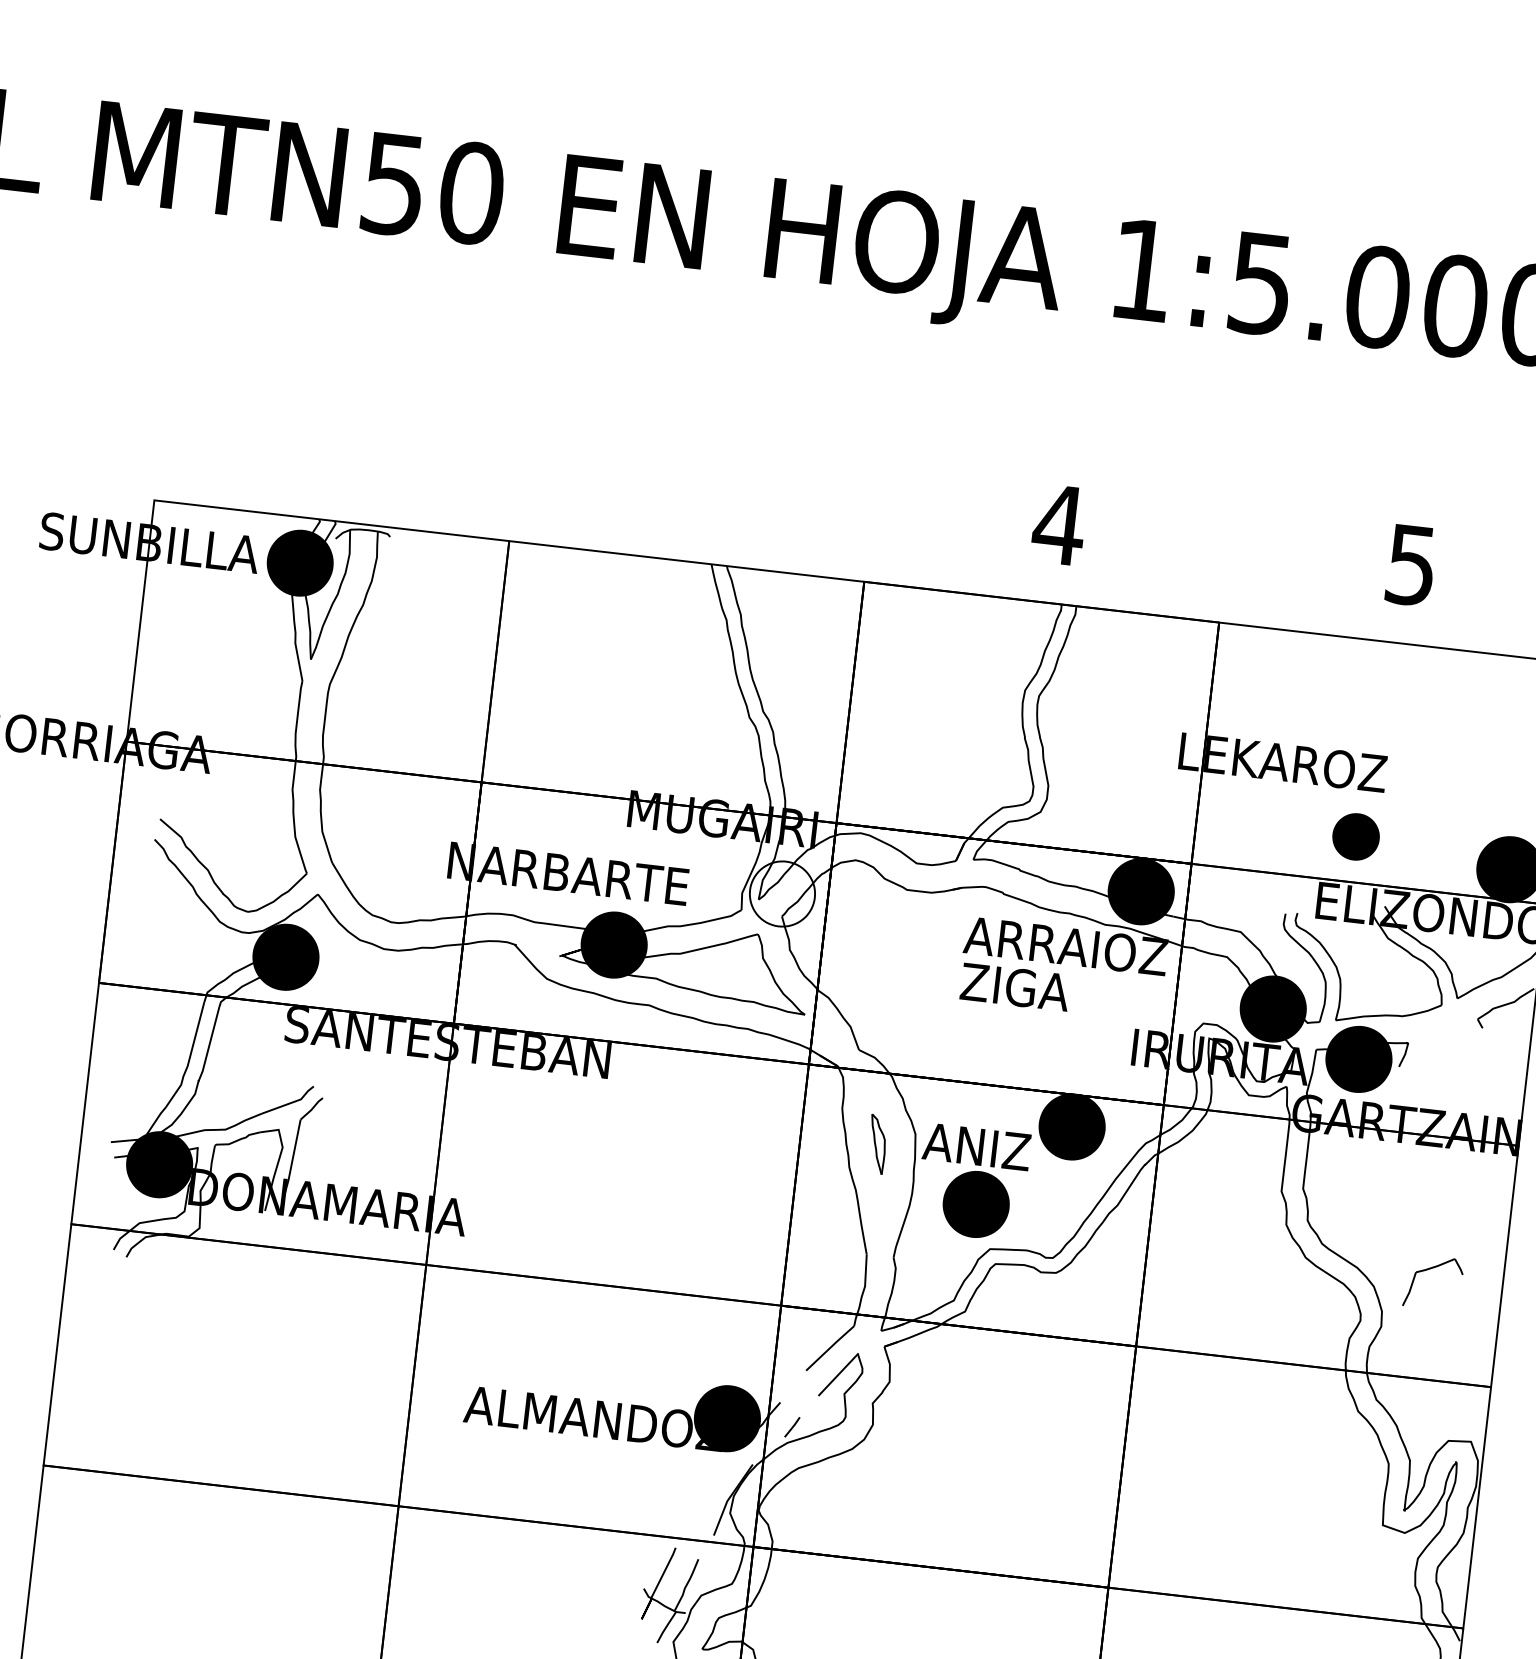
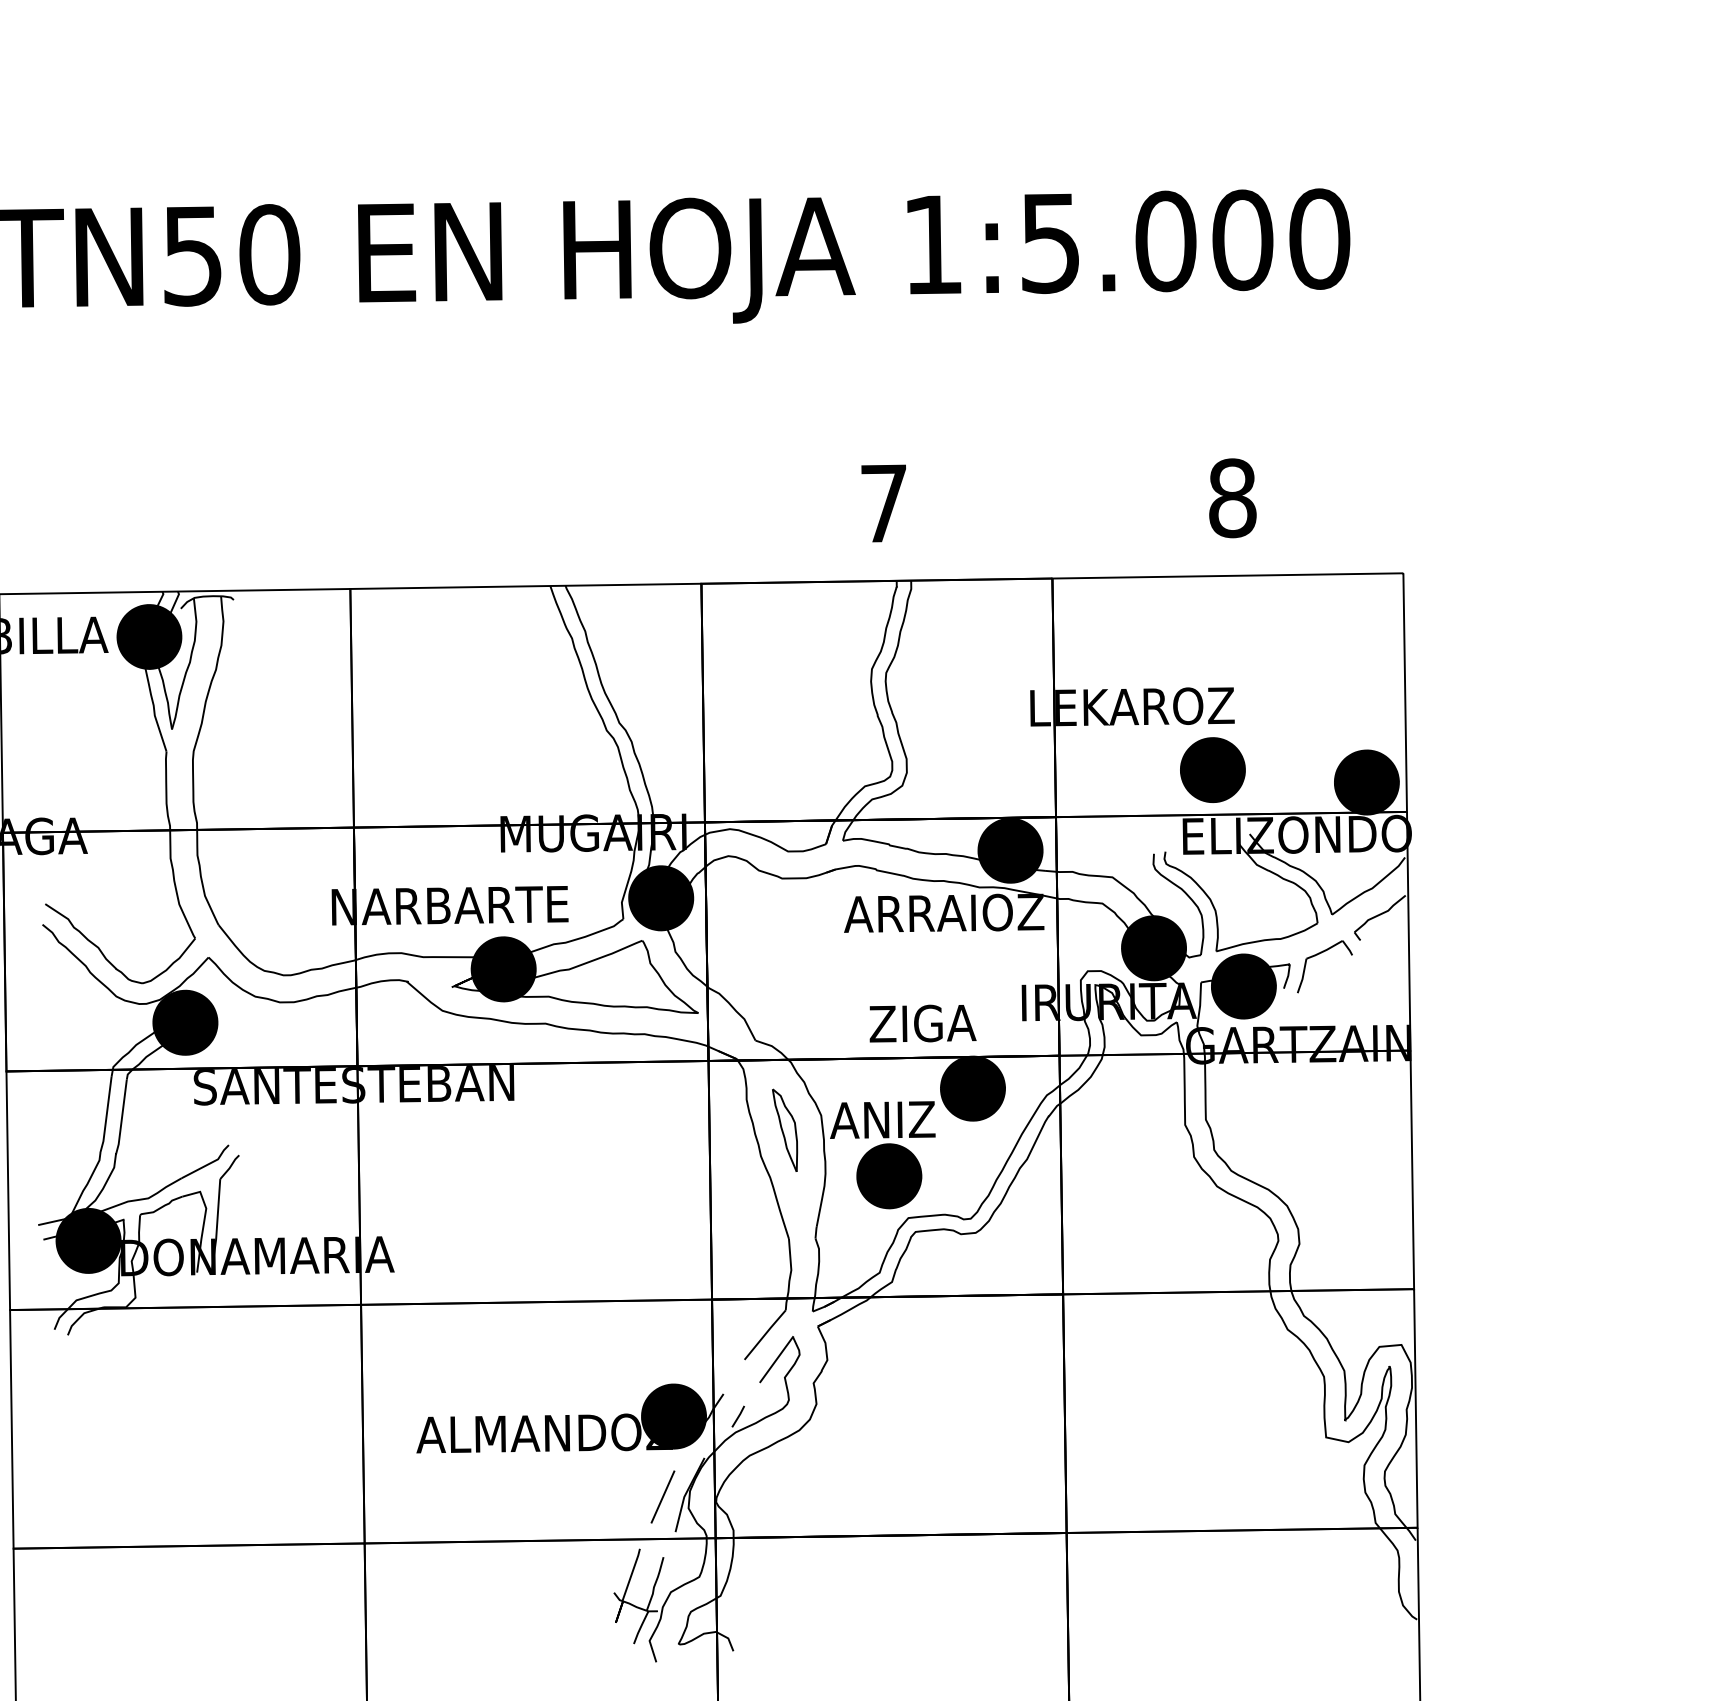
text: (1059, 524) -> (884, 503), 4 -> 7
text: (1411, 565) -> (1232, 498), 5 -> 8
part: (1355, 836) -> (1212, 769), size x1.43
fill: (782, 894) -> (661, 898), added
text: (1014, 987) -> (922, 1023), moved
part: (877, 1143) -> (785, 1129), size x1.43
part: (1429, 1269) -> (1319, 954), moved
line: (705, 1497) -> (662, 1496), added

